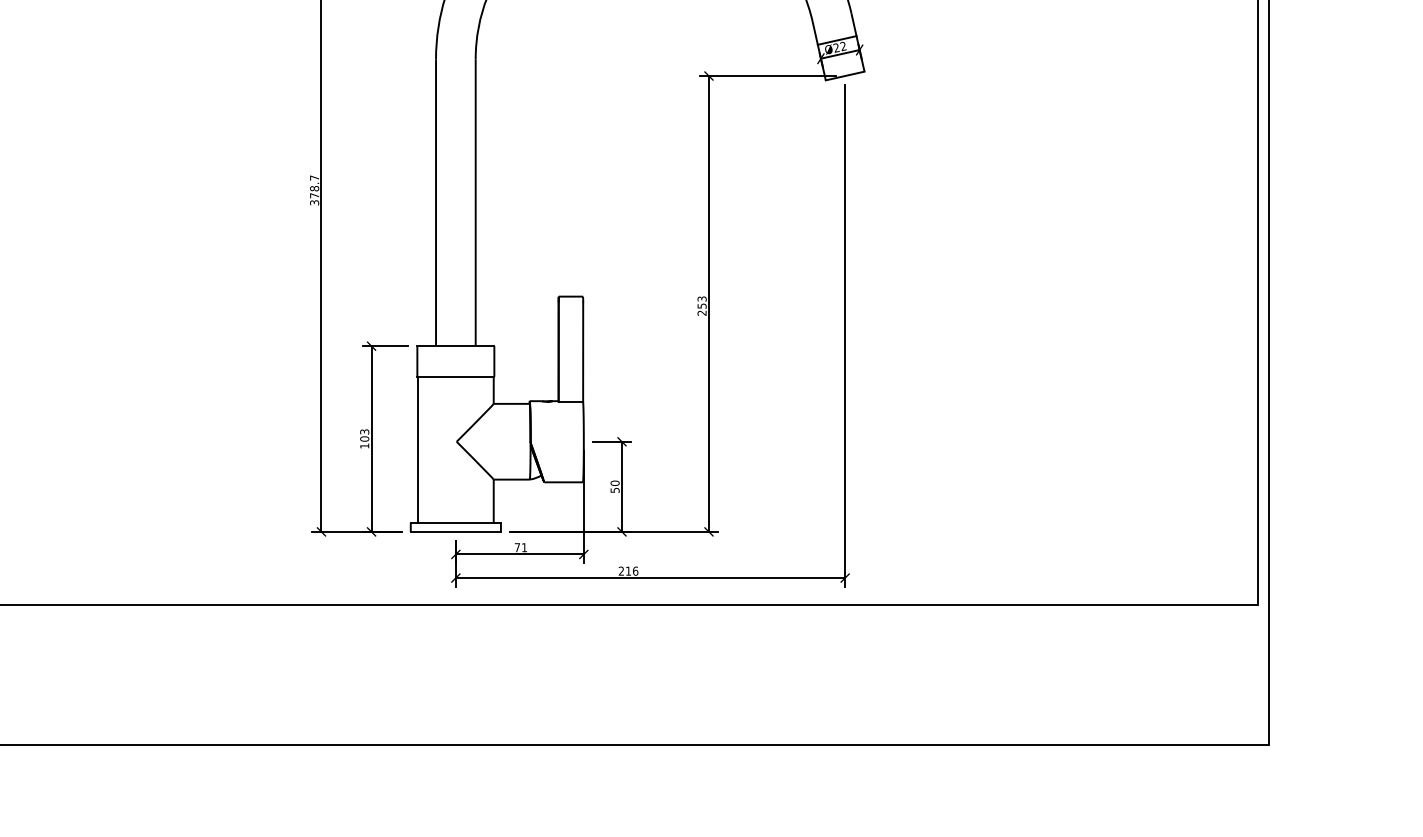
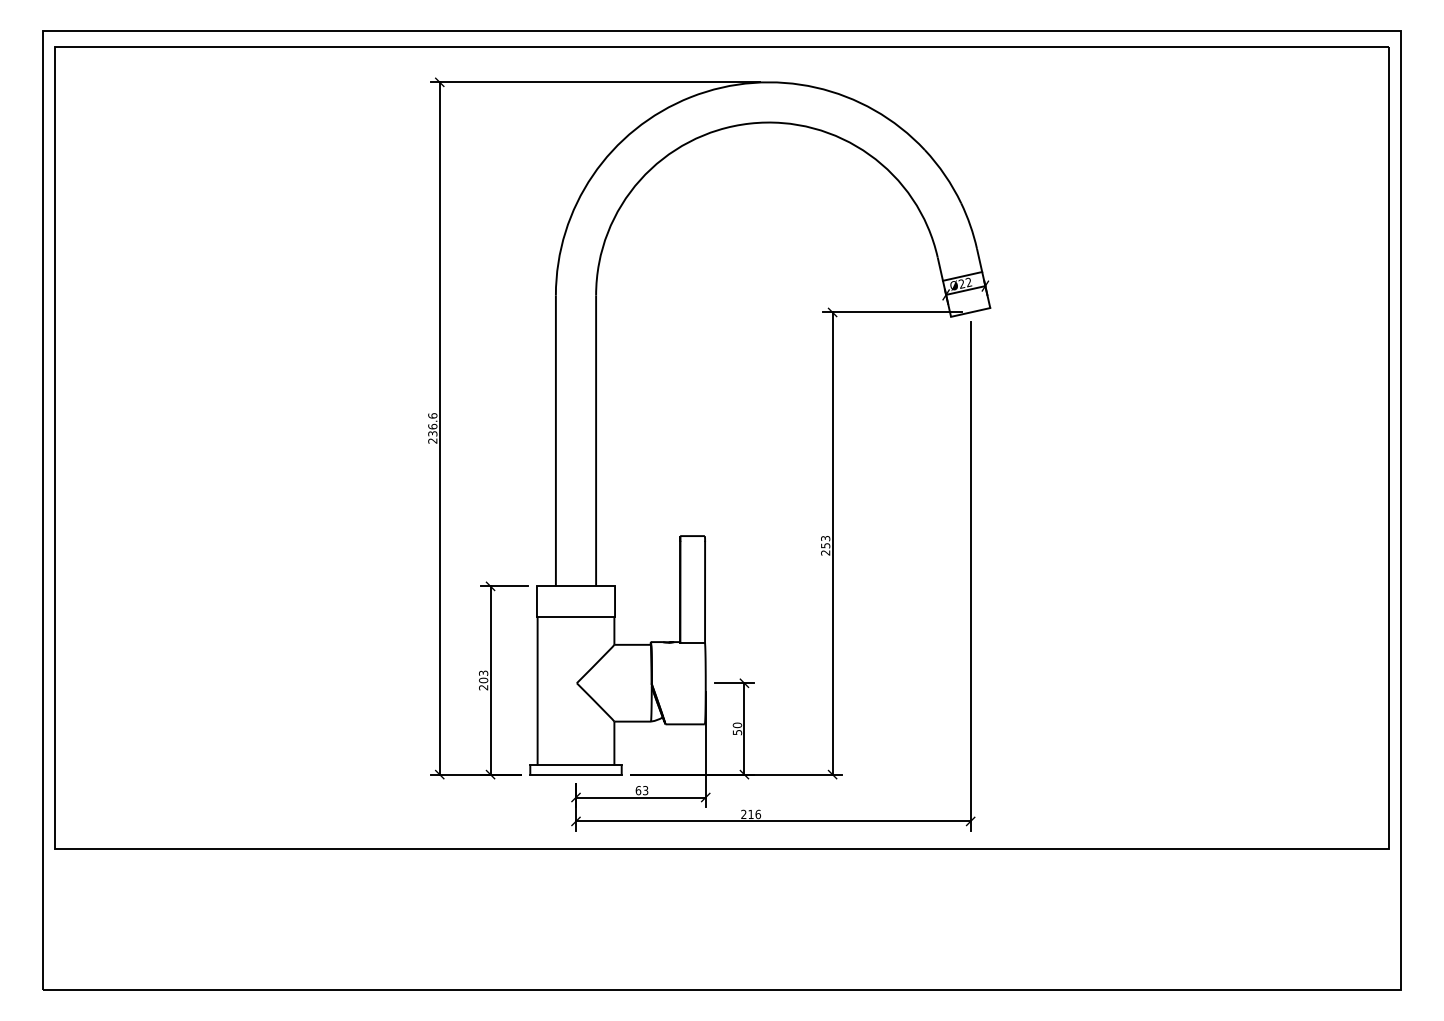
text: (314, 190) -> (432, 428), 378.7 -> 236.6
text: (364, 445) -> (483, 687), 103 -> 203
text: (520, 547) -> (641, 790), 71 -> 63

